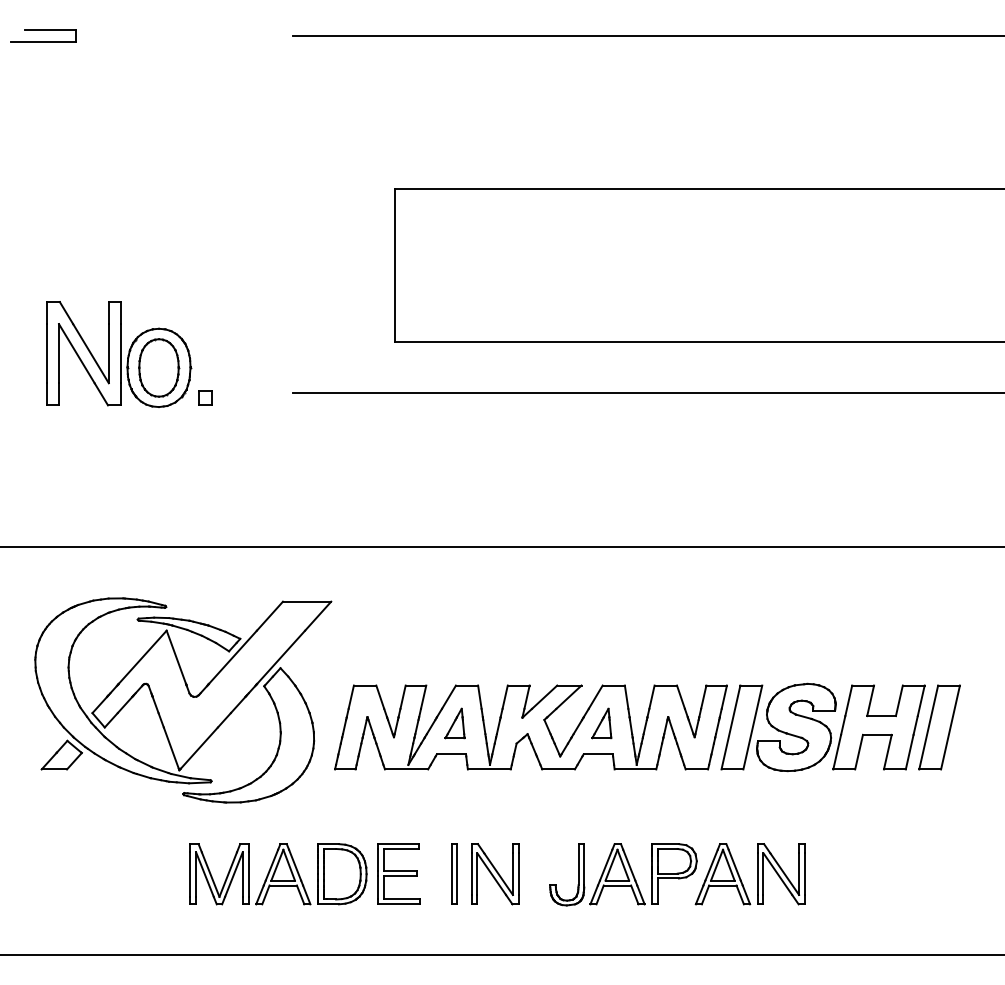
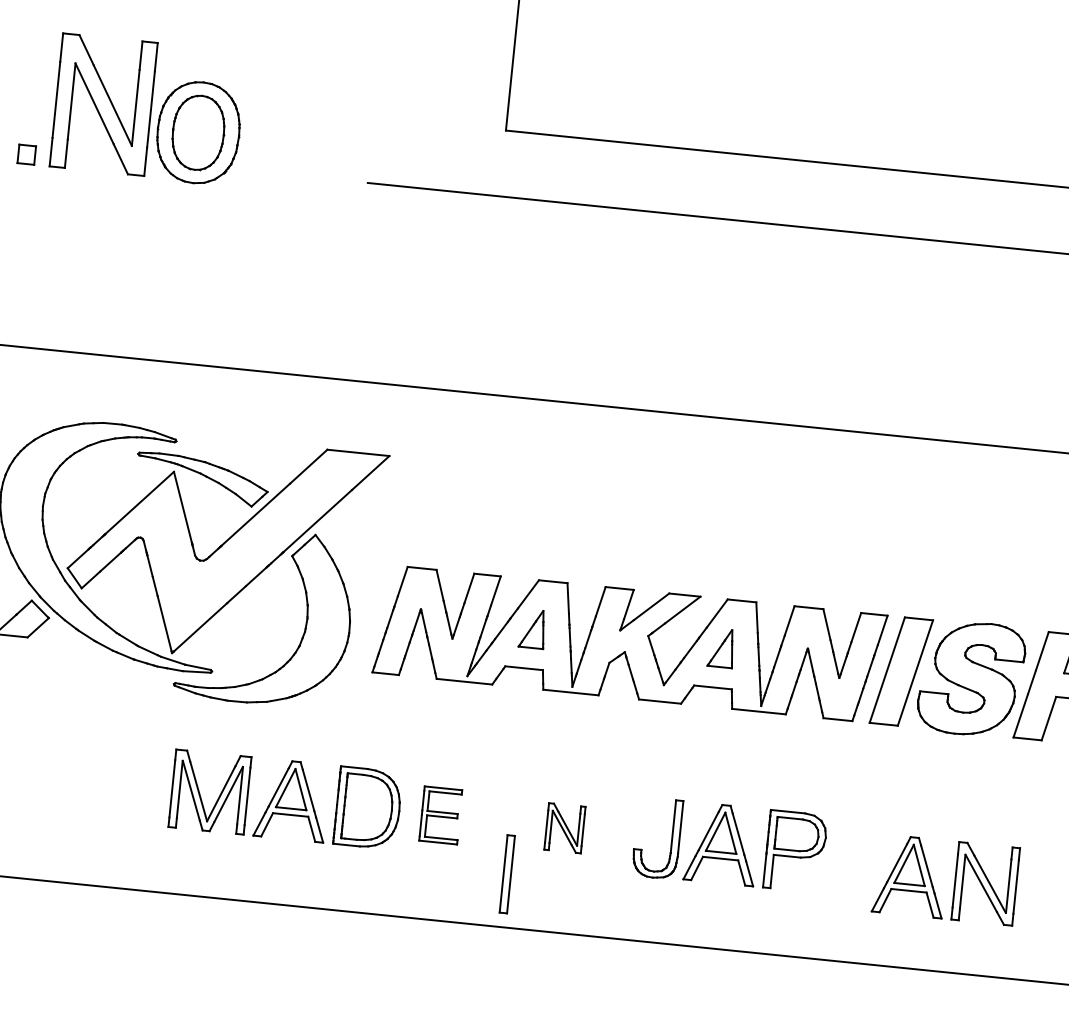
part: (205, 397) -> (26, 153), moved
part: (398, 873) -> (440, 814), size x0.7
part: (454, 873) -> (507, 873), moved
part: (495, 874) -> (565, 828), size x0.6
part: (757, 874) -> (954, 881), moved

